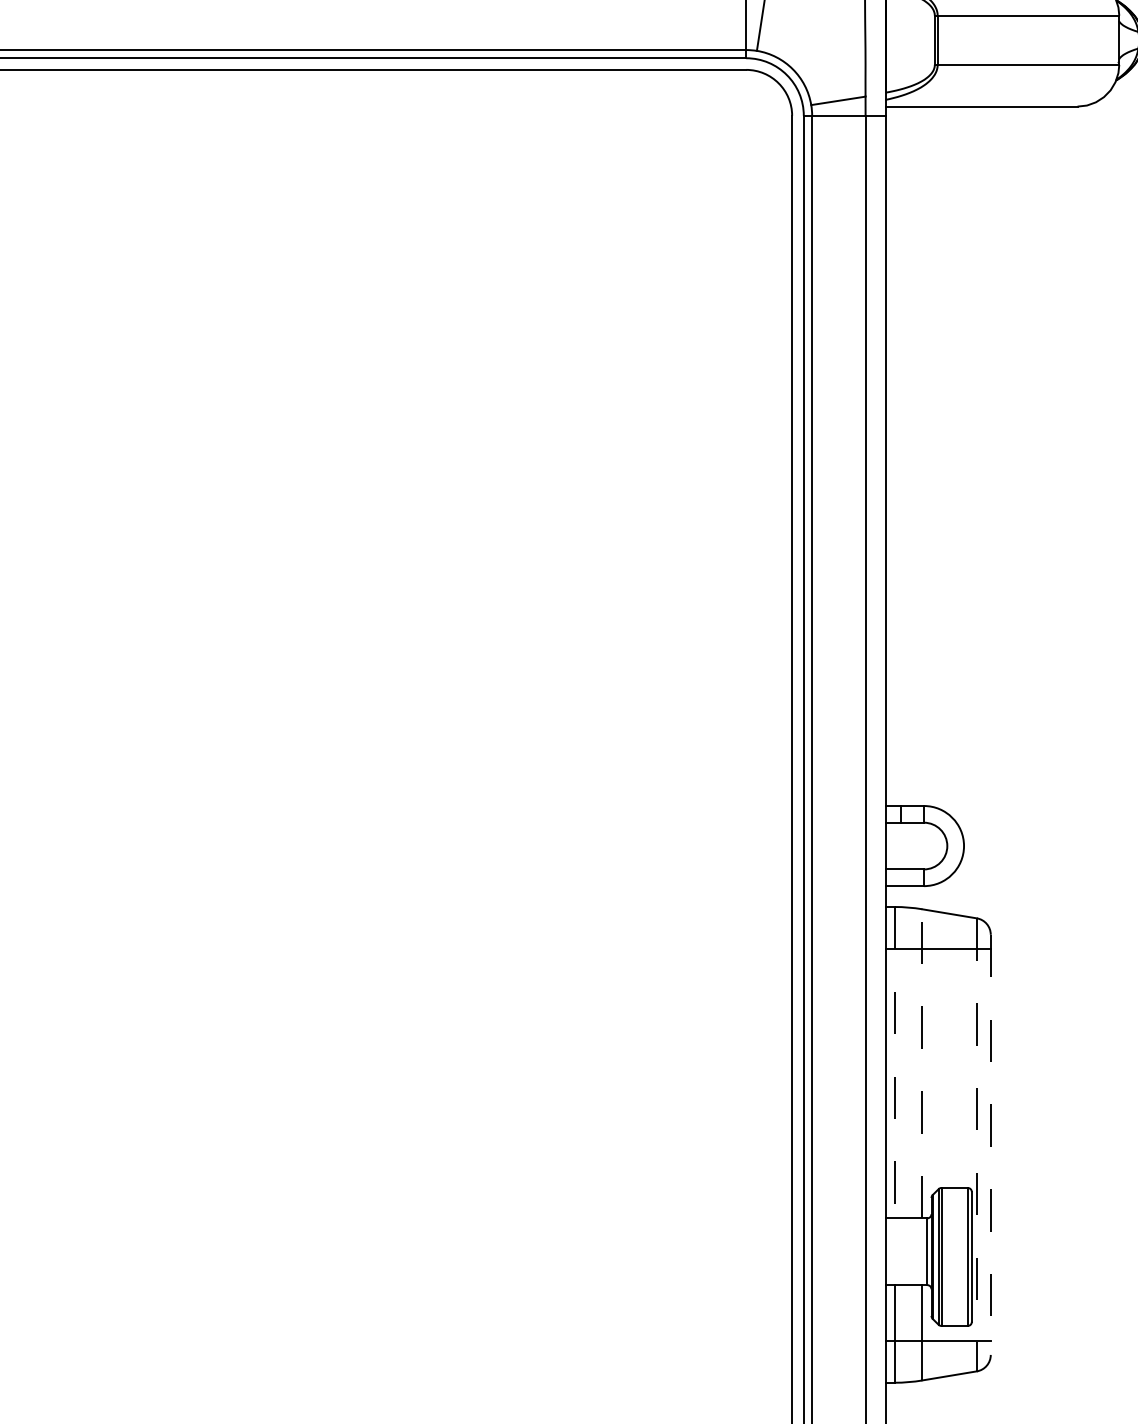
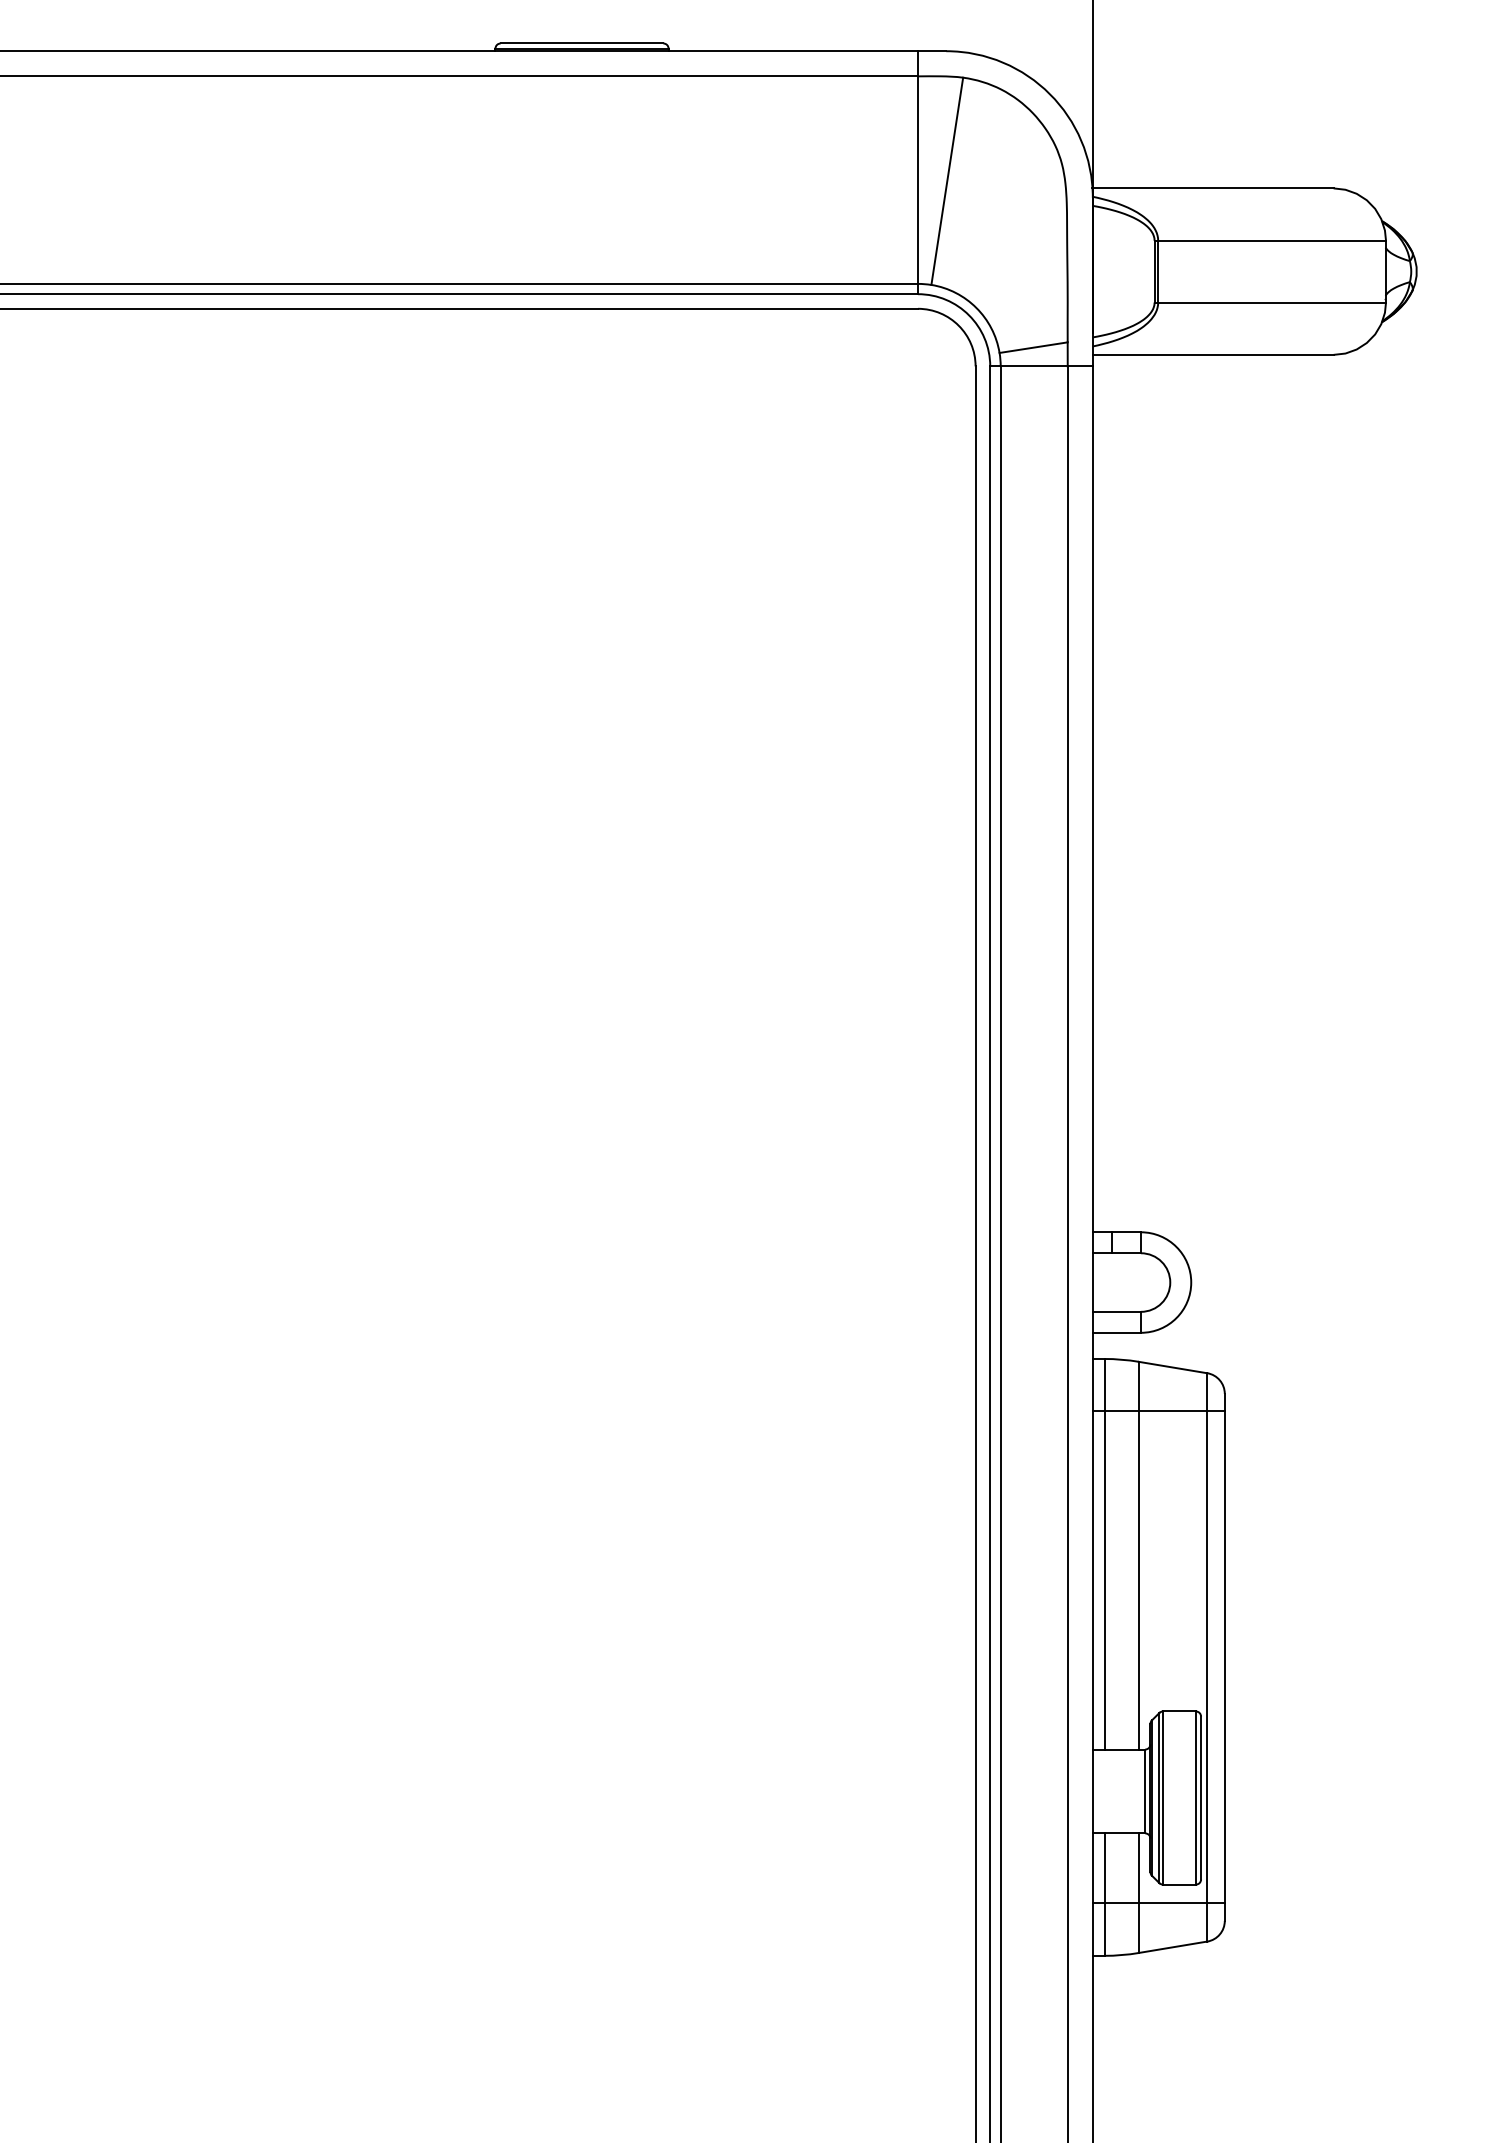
line: (894, 1062) -> (1104, 1554), dashed -> solid
line: (921, 1063) -> (1138, 1555), dashed -> solid
line: (976, 1144) -> (1207, 1657), dashed -> solid
line: (990, 1144) -> (1224, 1657), dashed -> solid

